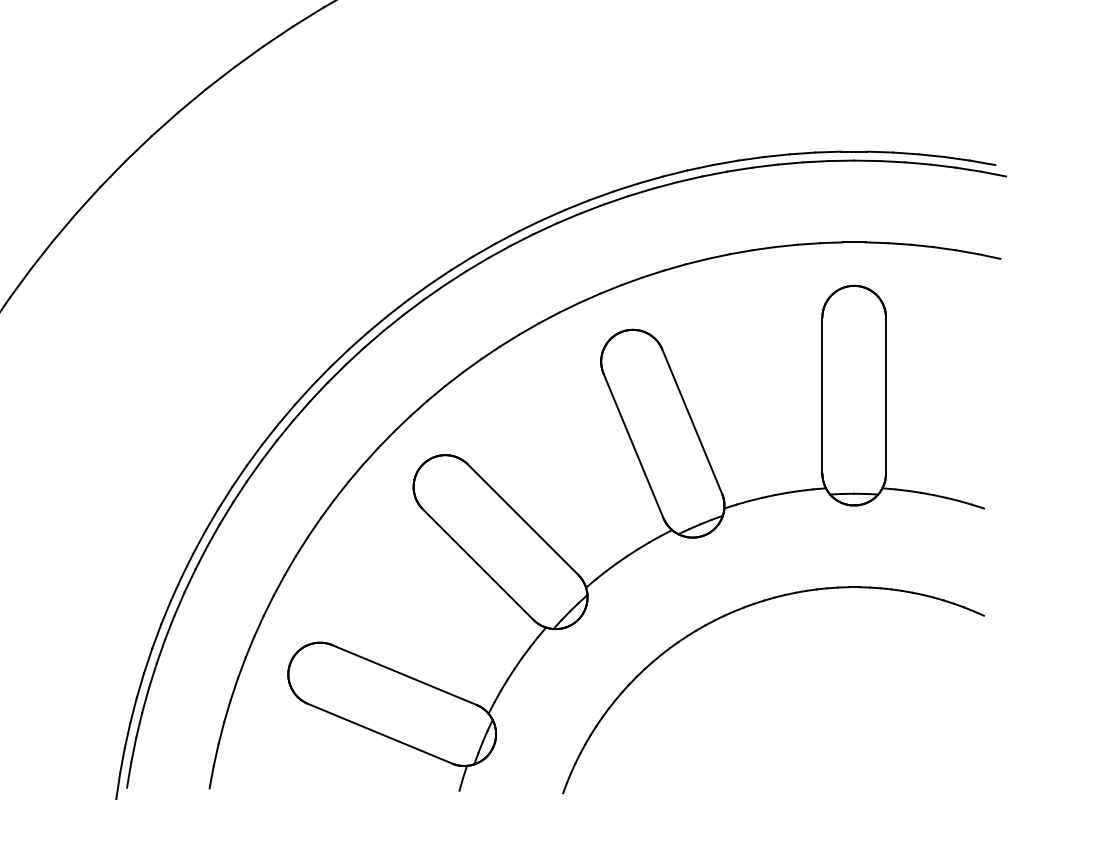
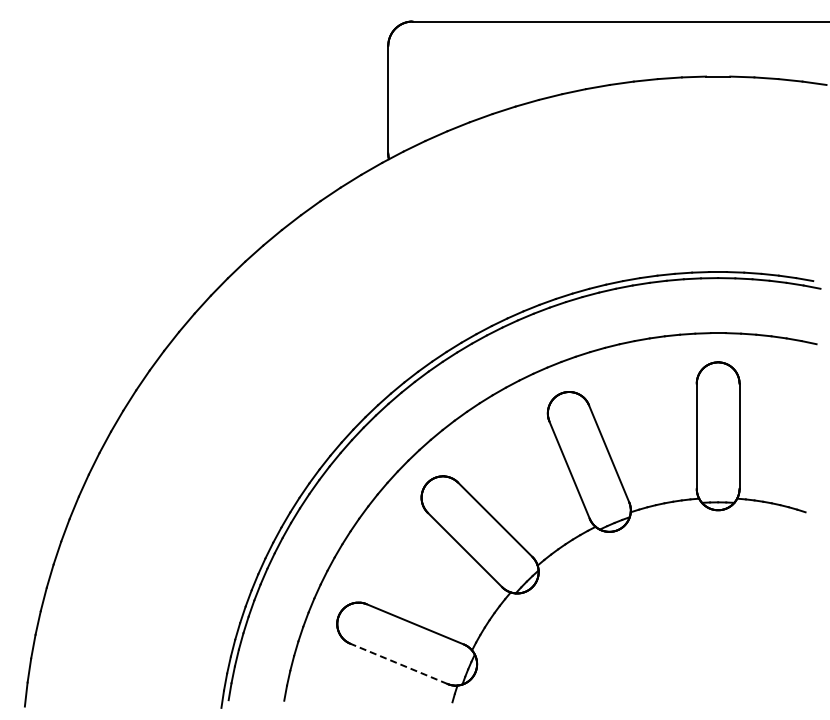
part: (743, 609) -> (643, 580), removed
line: (380, 733) -> (399, 663), solid -> dashed

